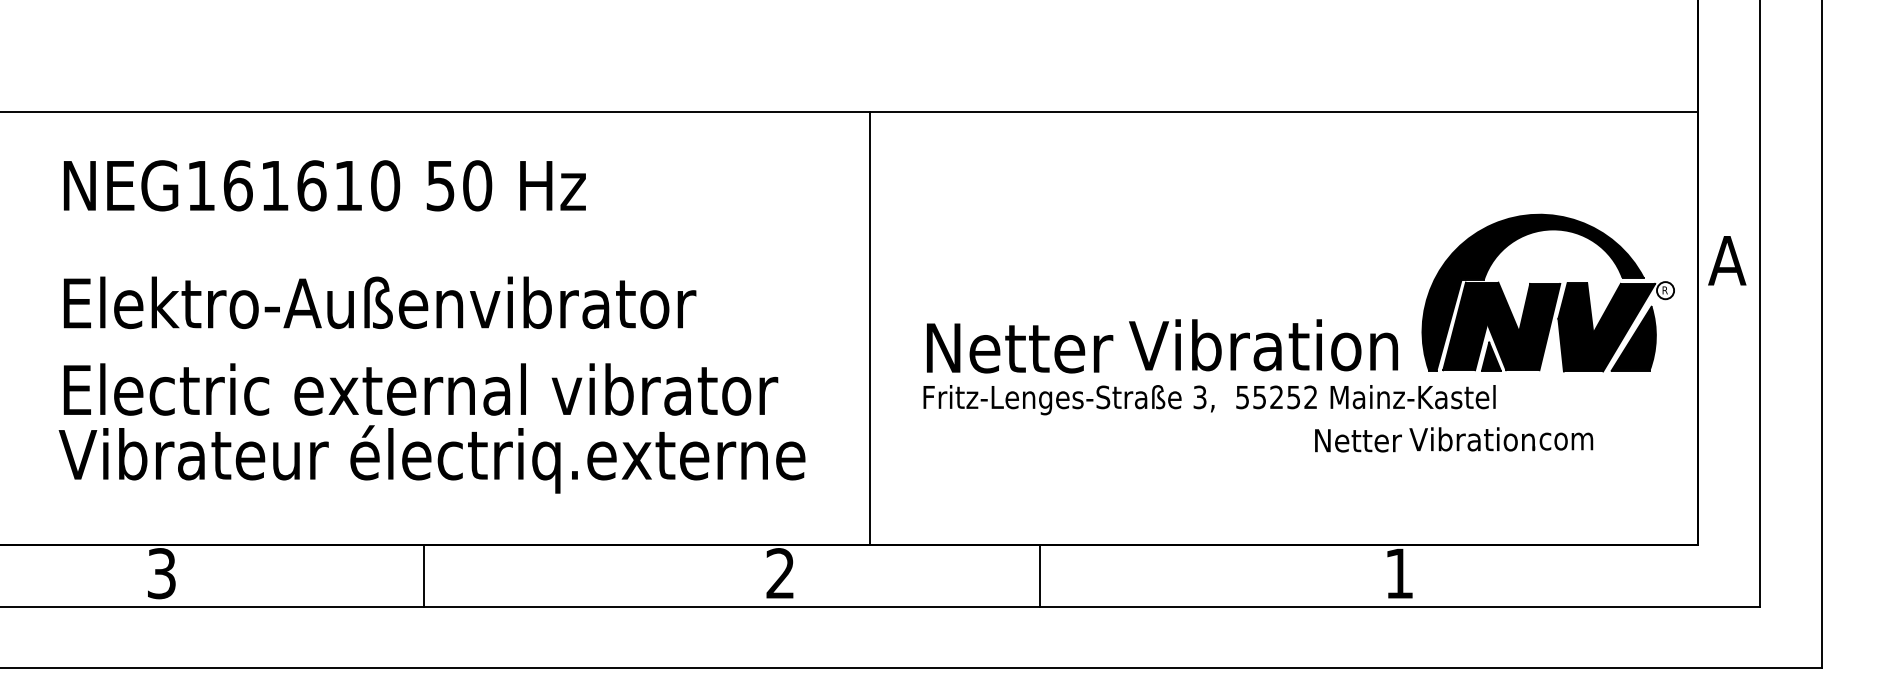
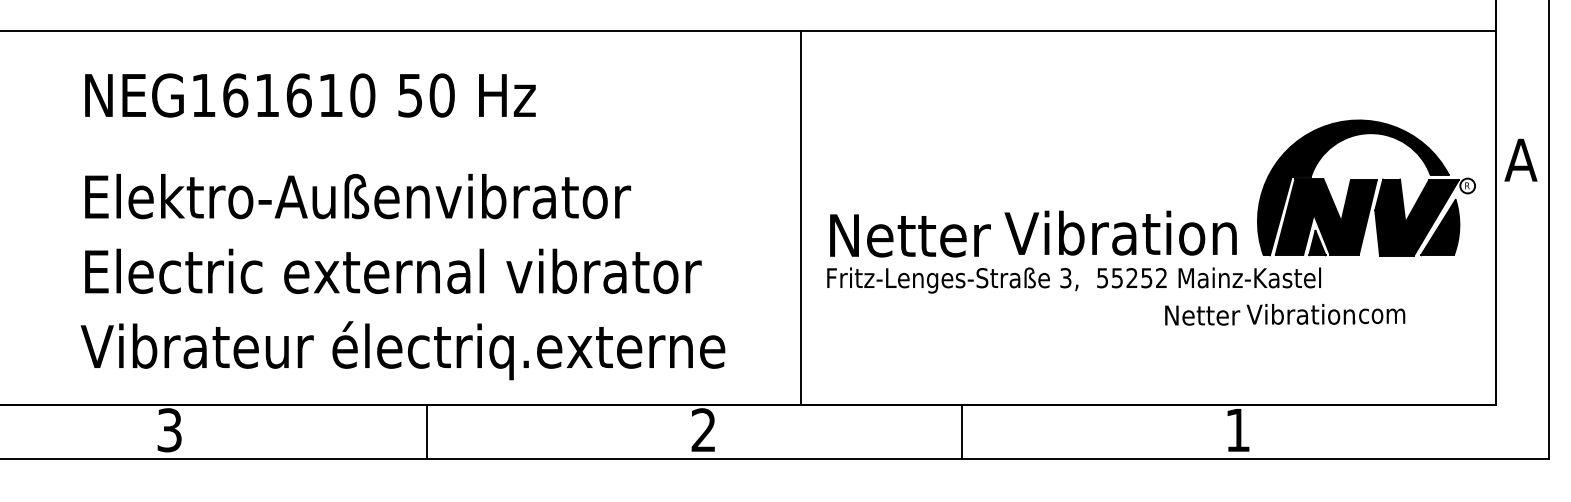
line: (870, 327) -> (801, 217), moved
text: (431, 459) -> (402, 350), moved
line: (424, 575) -> (427, 431), moved
line: (1040, 575) -> (961, 431), moved

